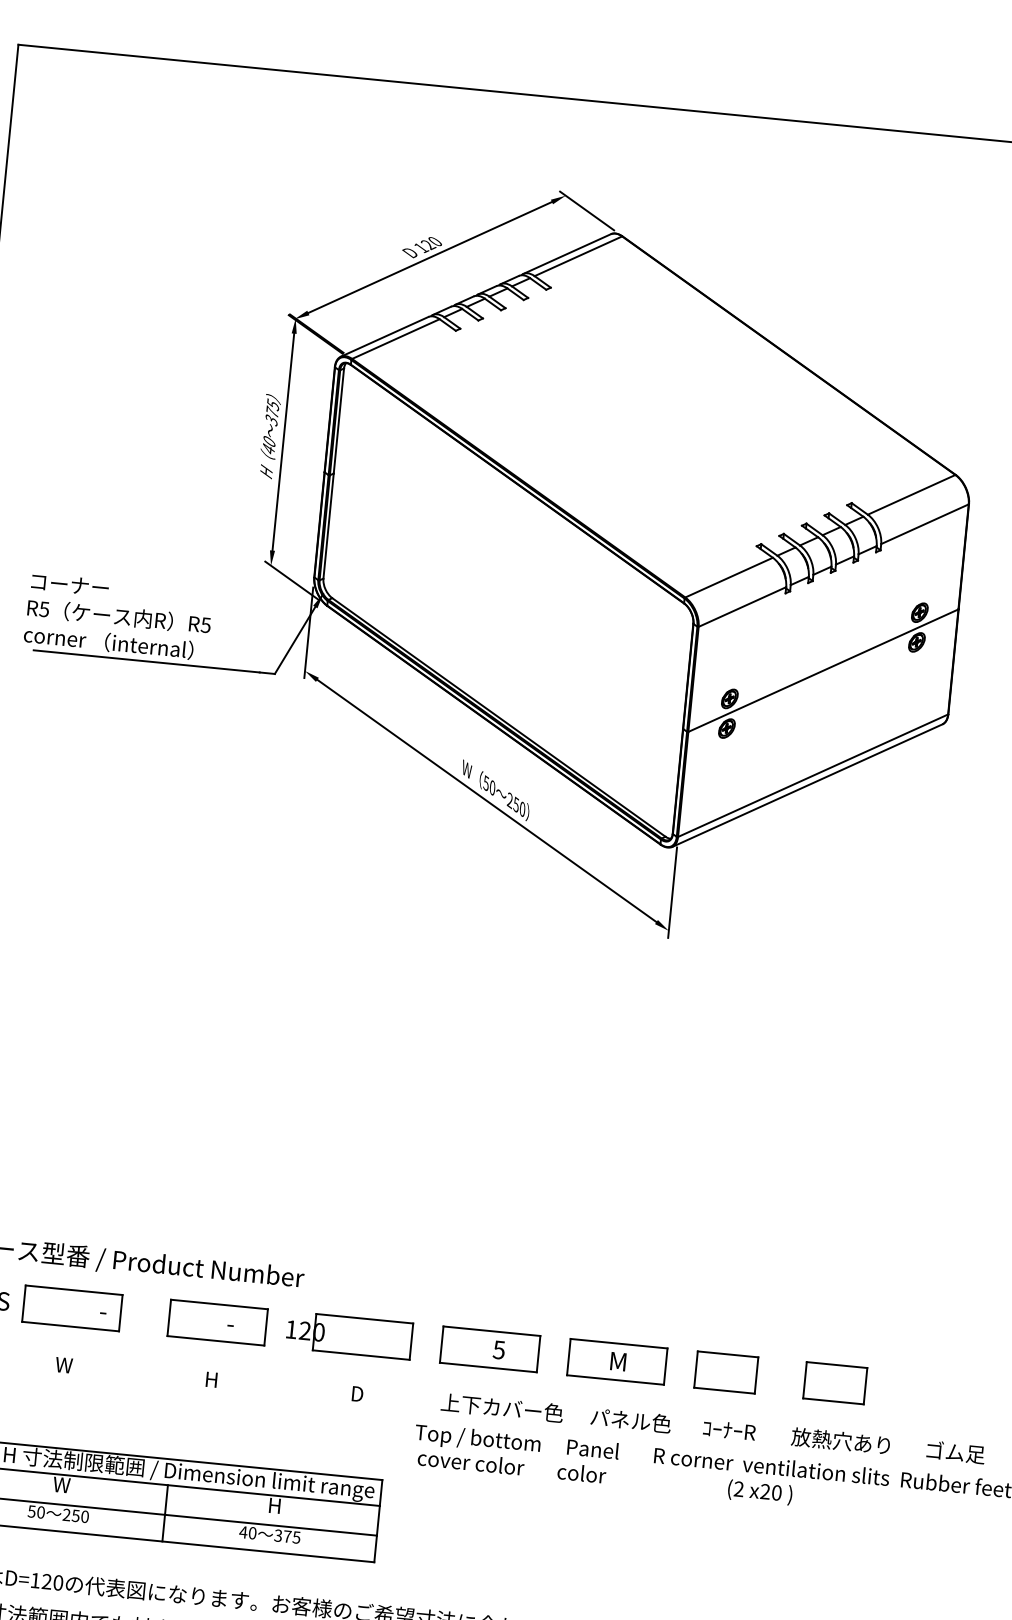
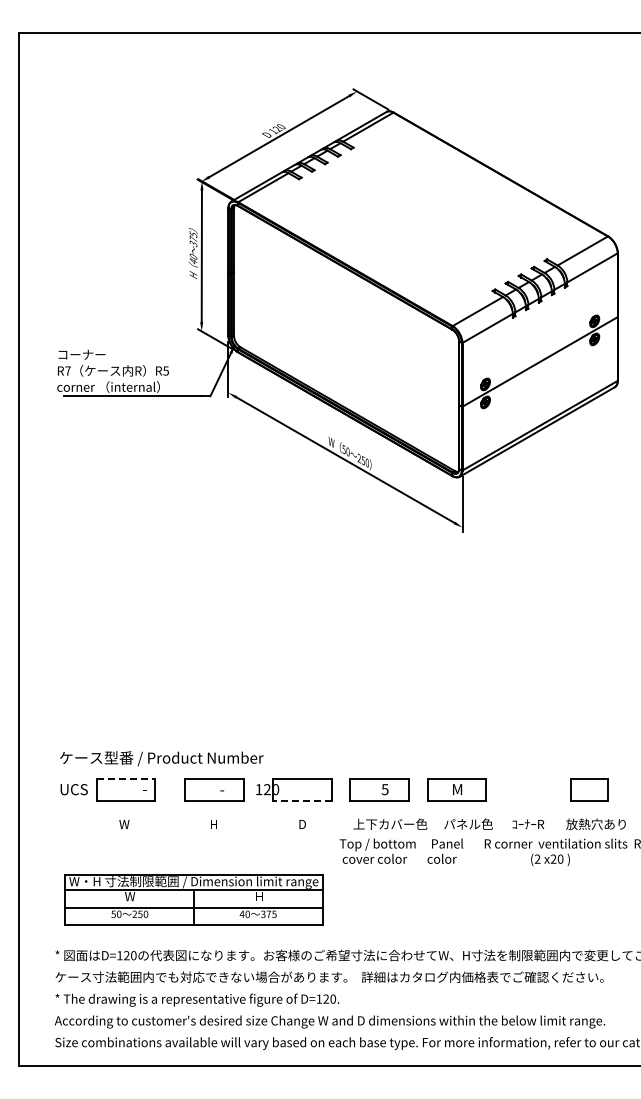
text: (43, 608) -> (67, 370), R5 -> R7
line: (74, 1289) -> (126, 778), solid -> dashed
line: (361, 1354) -> (302, 800), solid -> dashed
part: (725, 1371) -> (522, 789), removed

